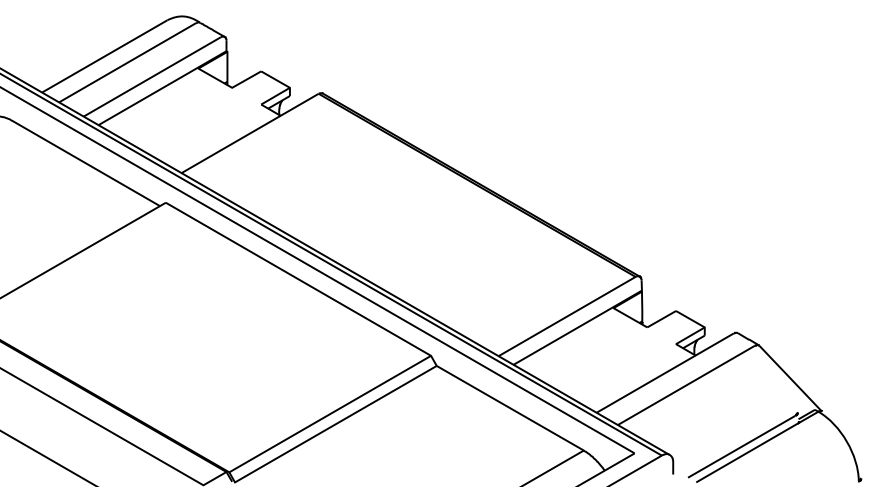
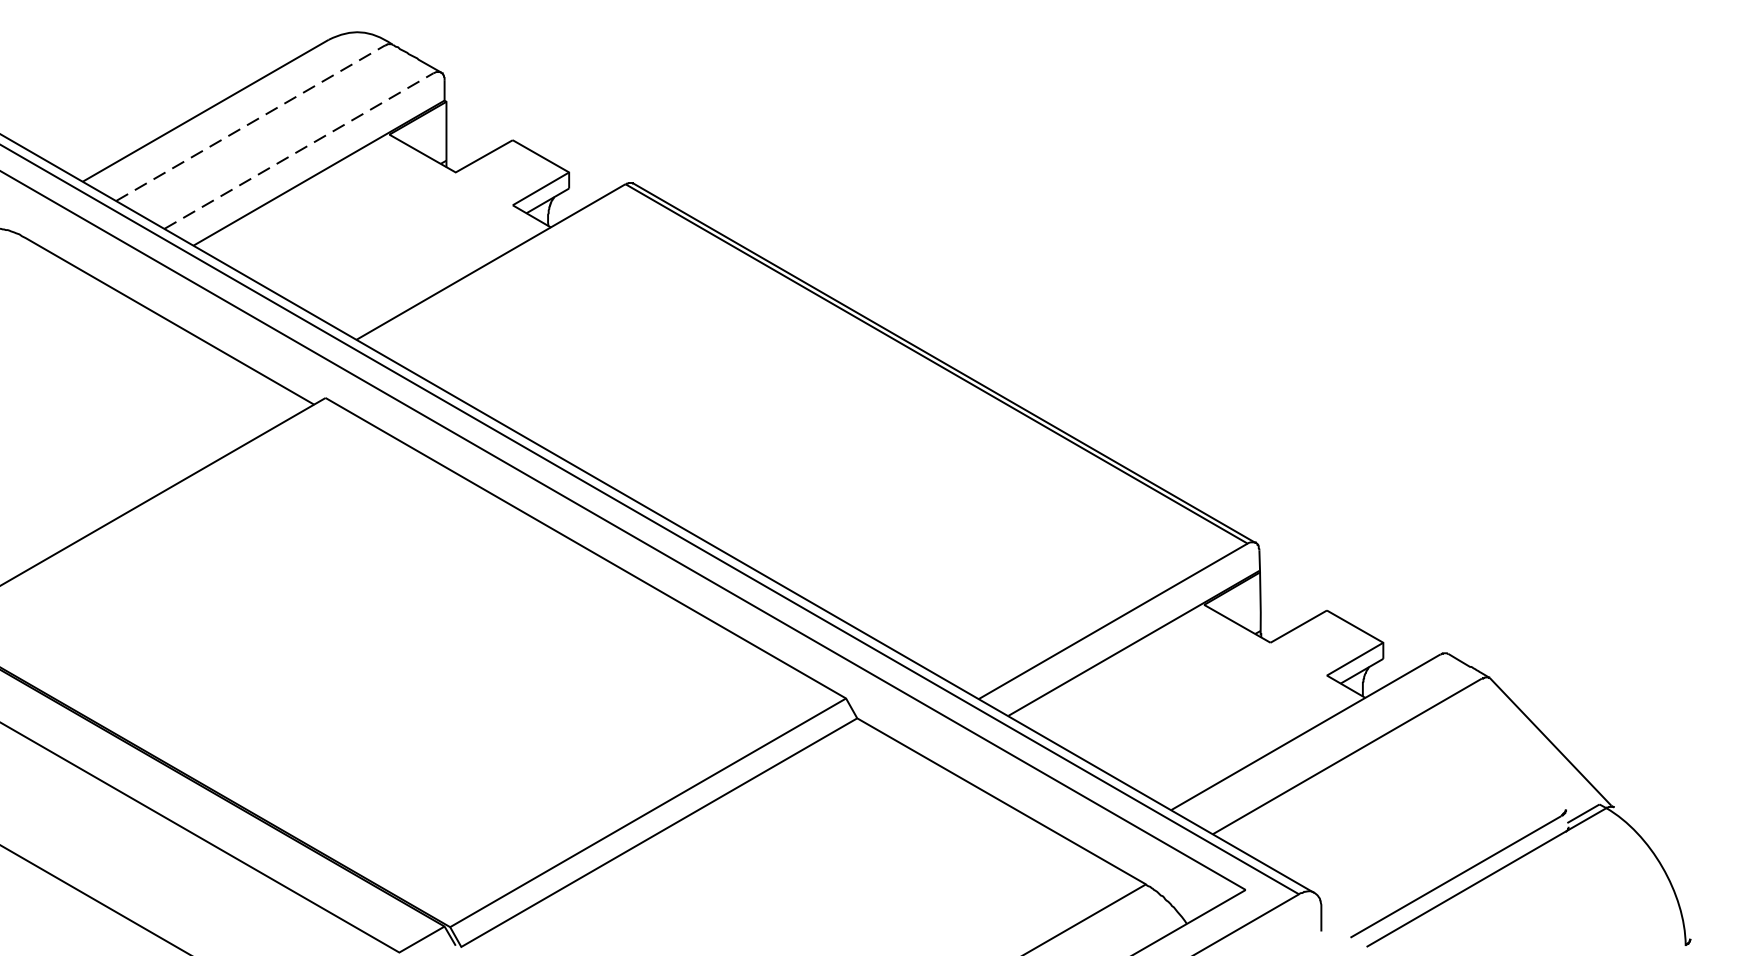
line: (128, 62) -> (252, 122), solid -> dashed
line: (152, 76) -> (299, 150), solid -> dashed

